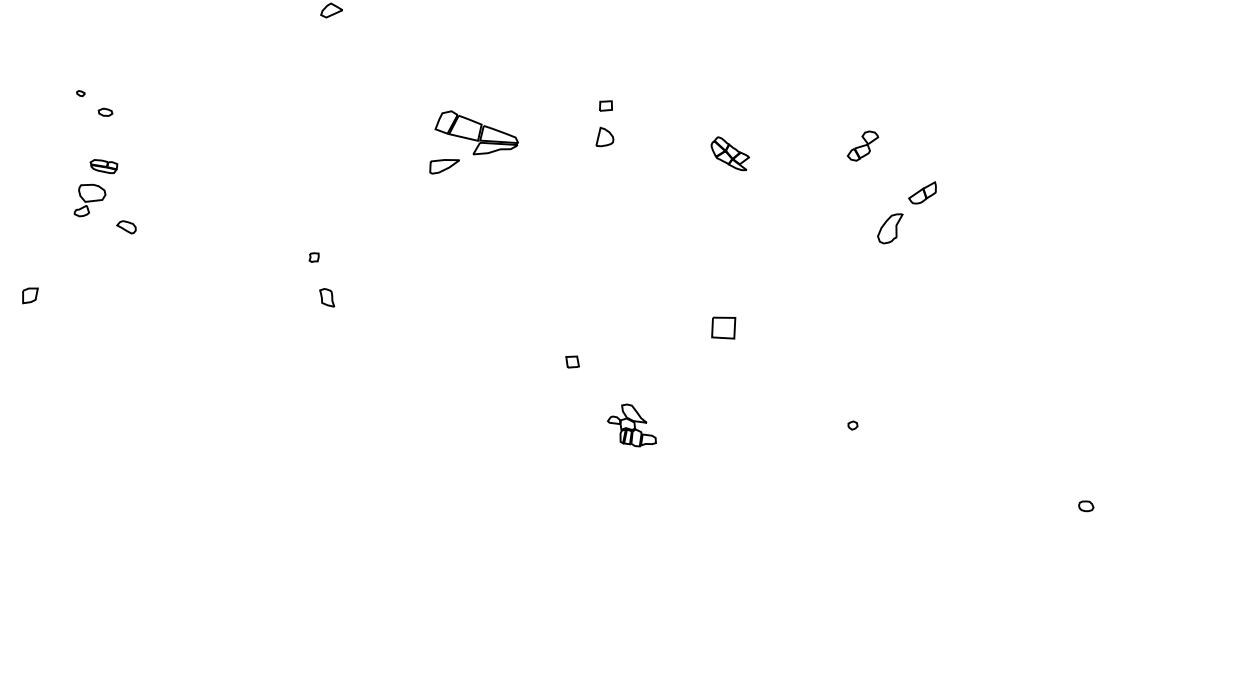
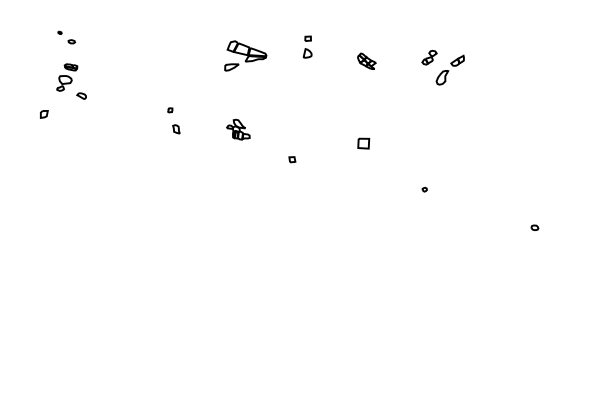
part: (905, 211) -> (449, 69), moved
part: (30, 295) -> (44, 114), moved
part: (632, 425) -> (238, 129), moved

